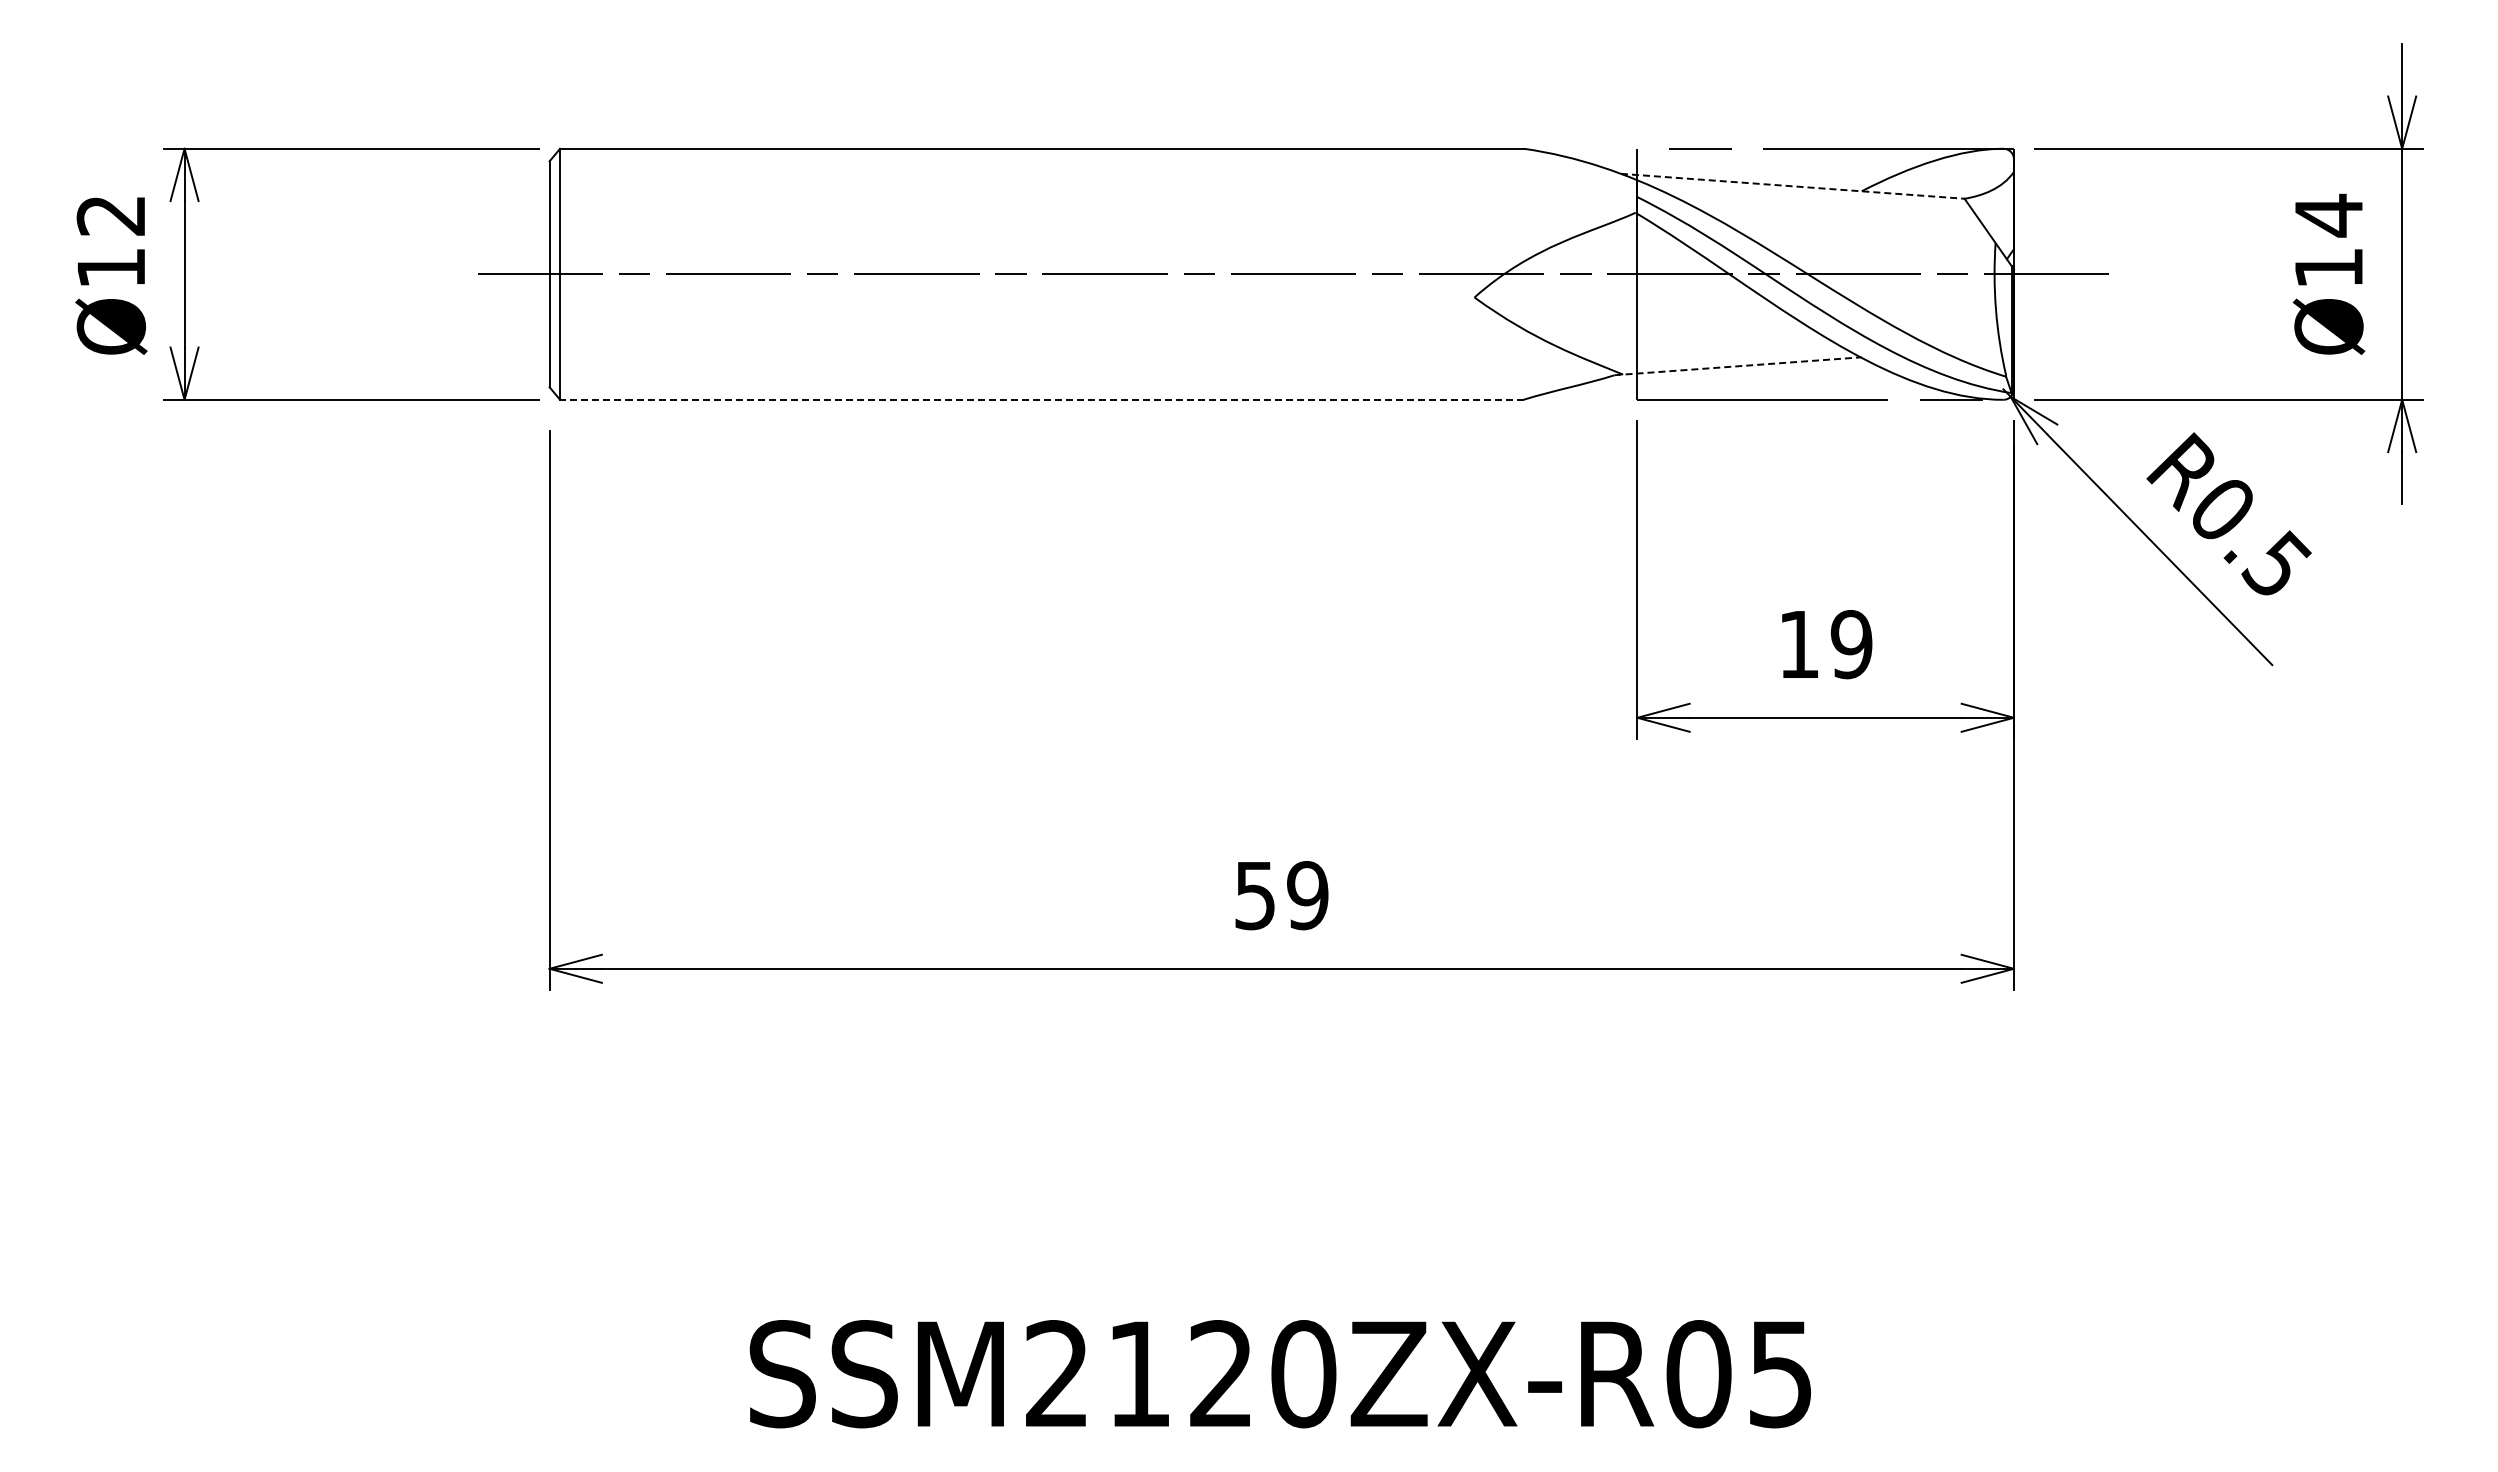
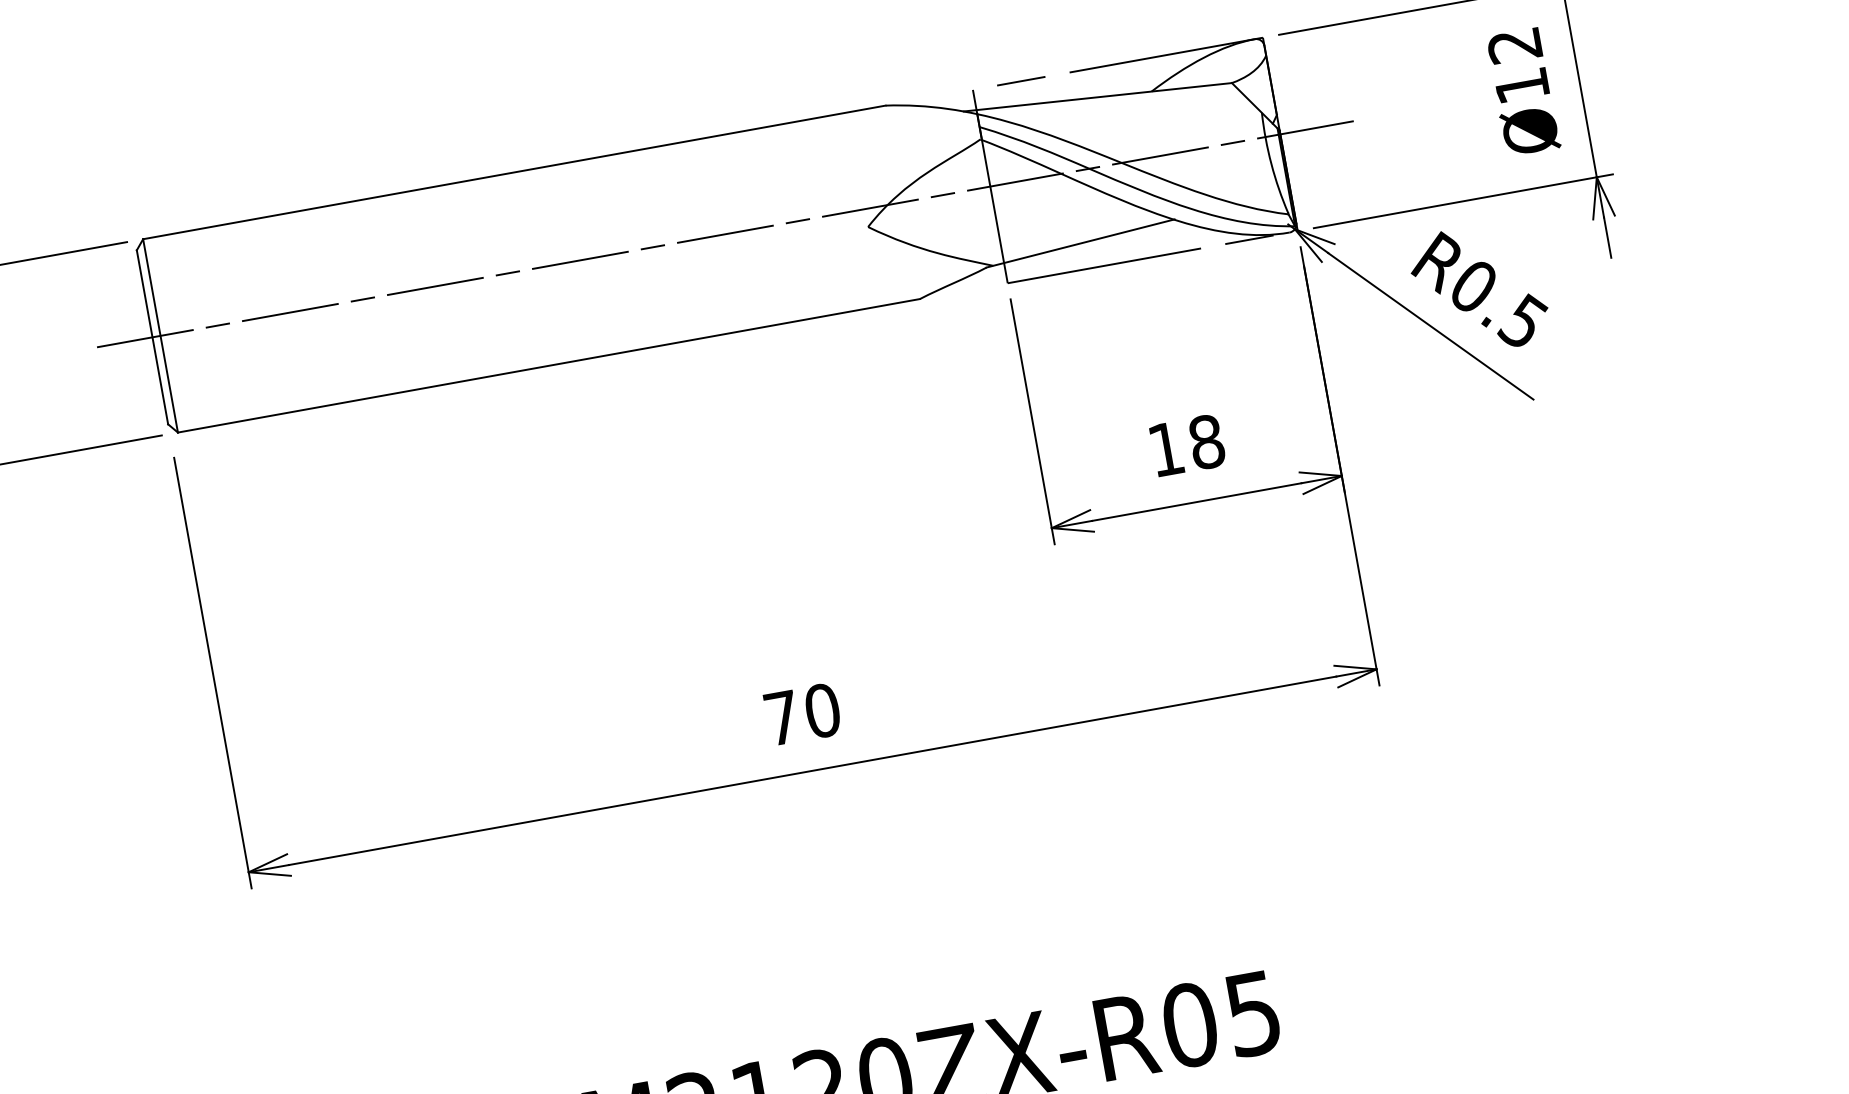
line: (1793, 186) -> (1098, 97), dashed -> solid
text: (2328, 215) -> (1514, 45), Ø14 -> Ø12
line: (1738, 366) -> (1080, 243), dashed -> solid
line: (1041, 399) -> (548, 365), dashed -> solid
text: (1851, 644) -> (1206, 442), 19 -> 18
text: (1281, 895) -> (802, 714), 59 -> 70

